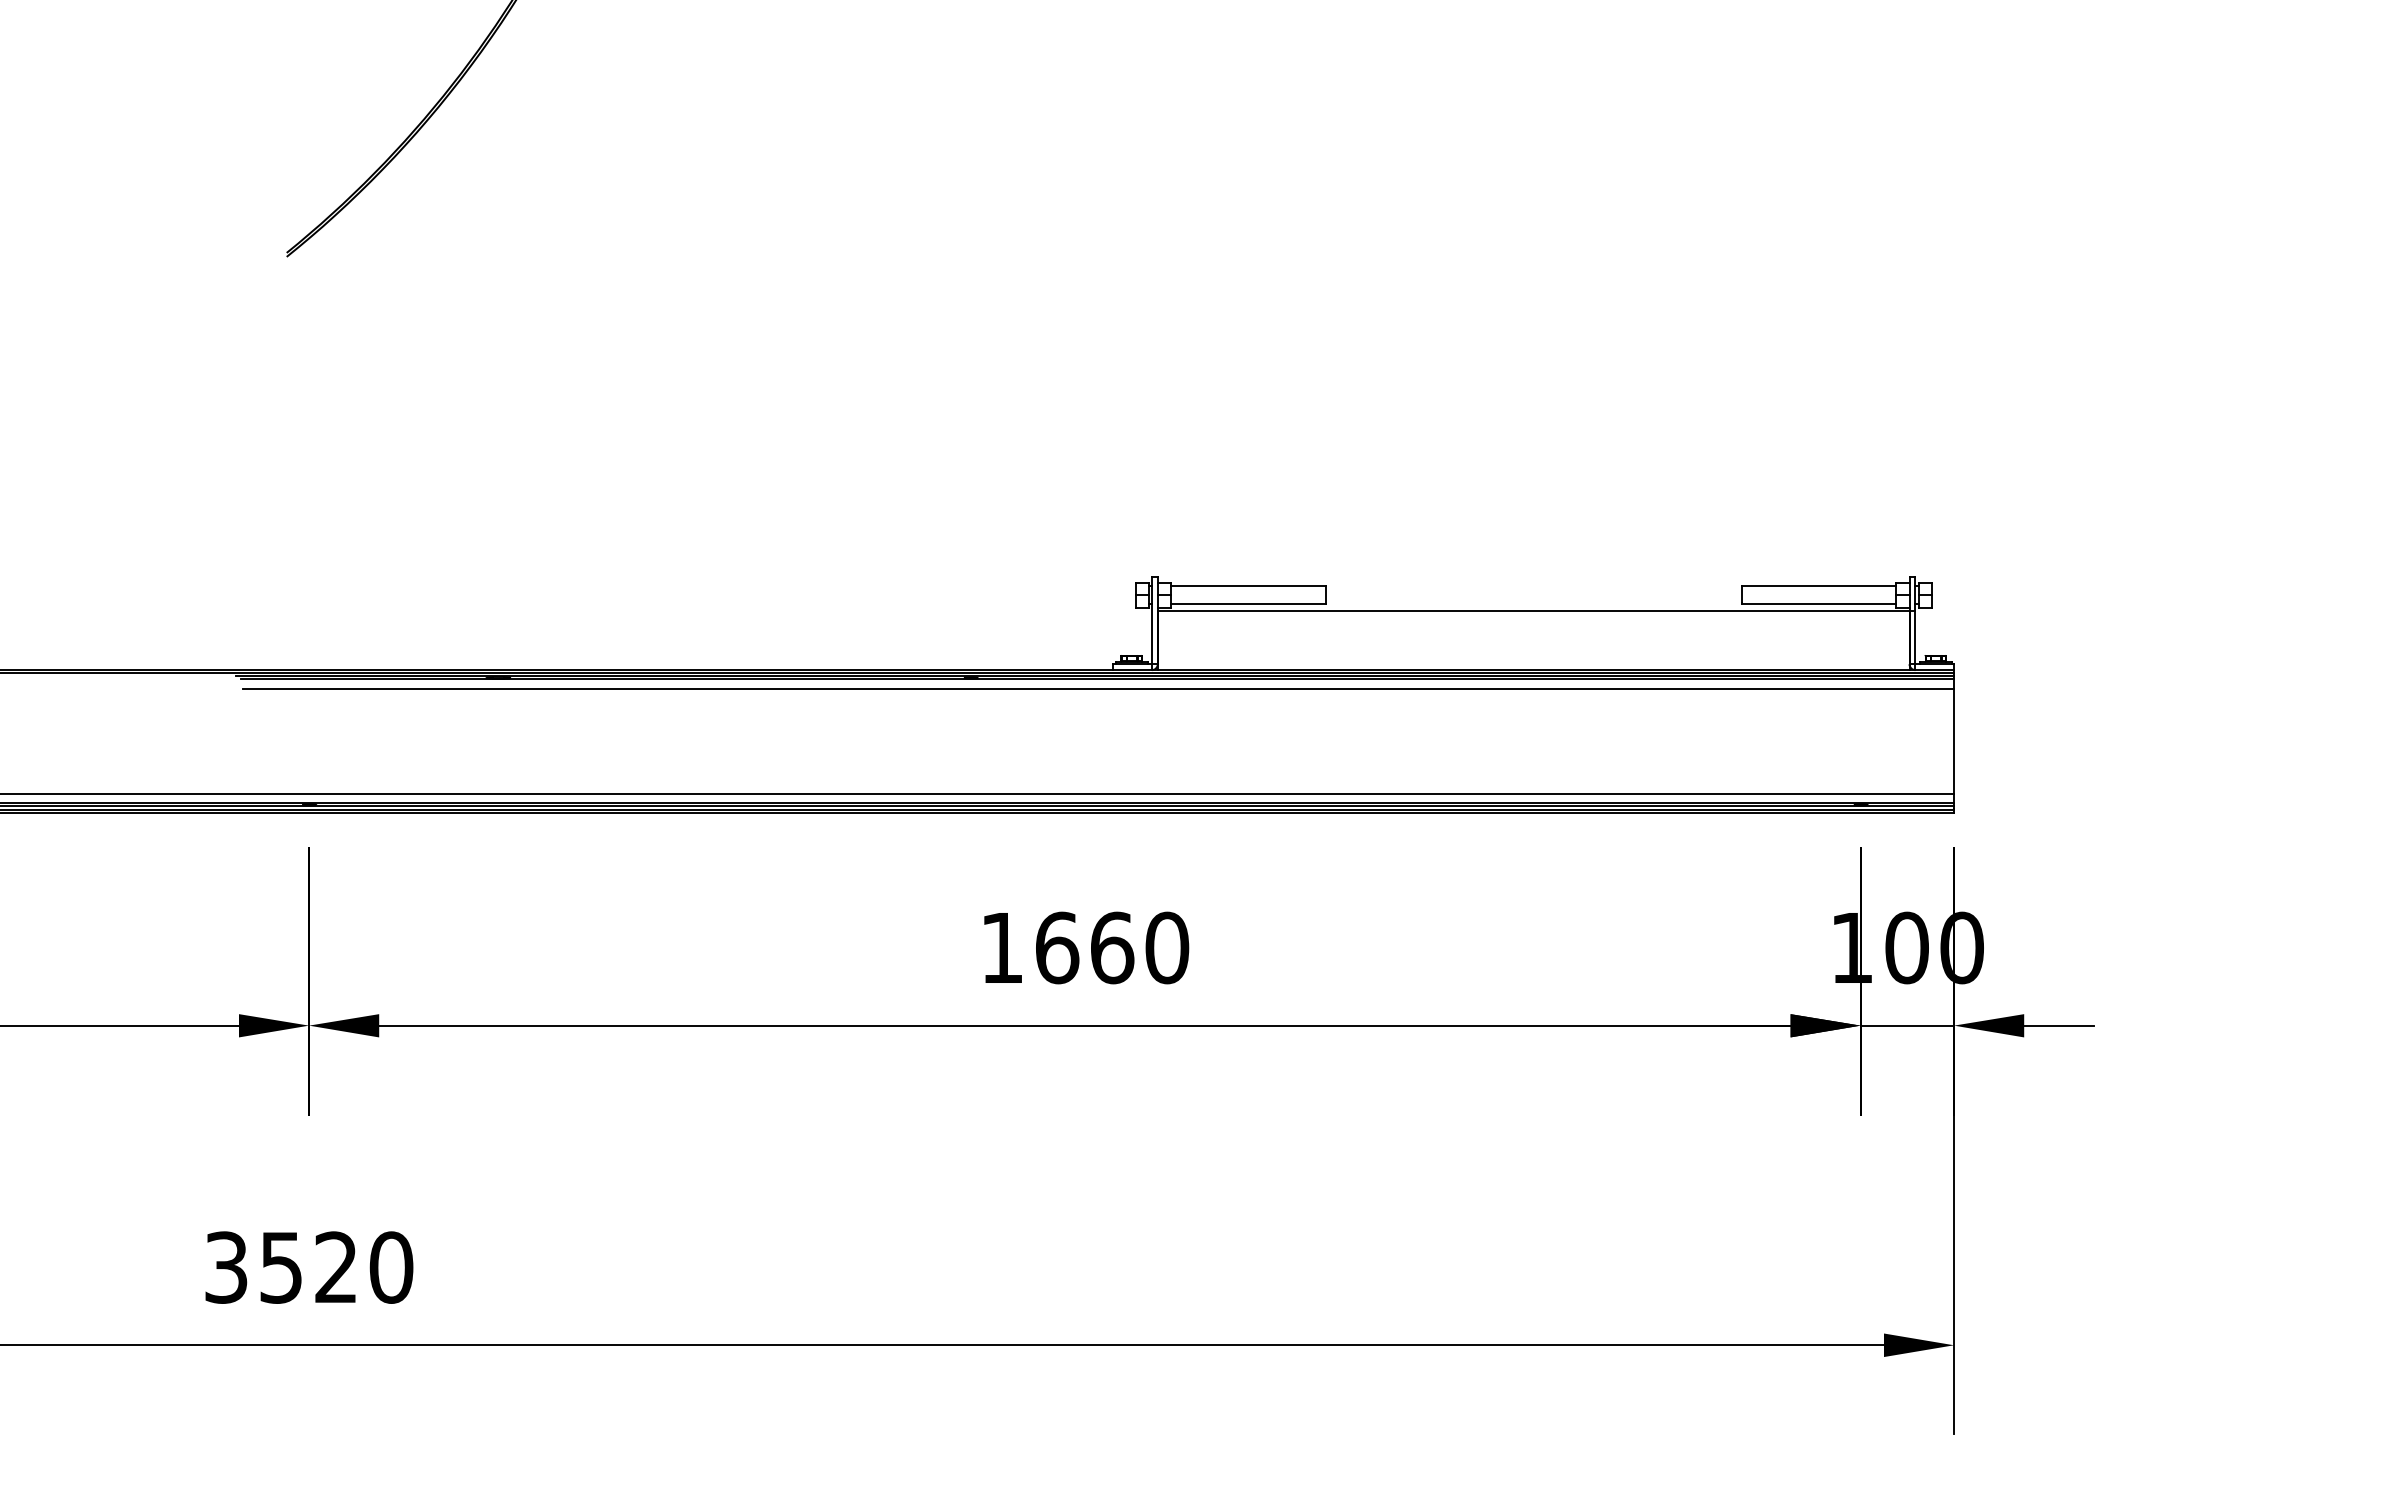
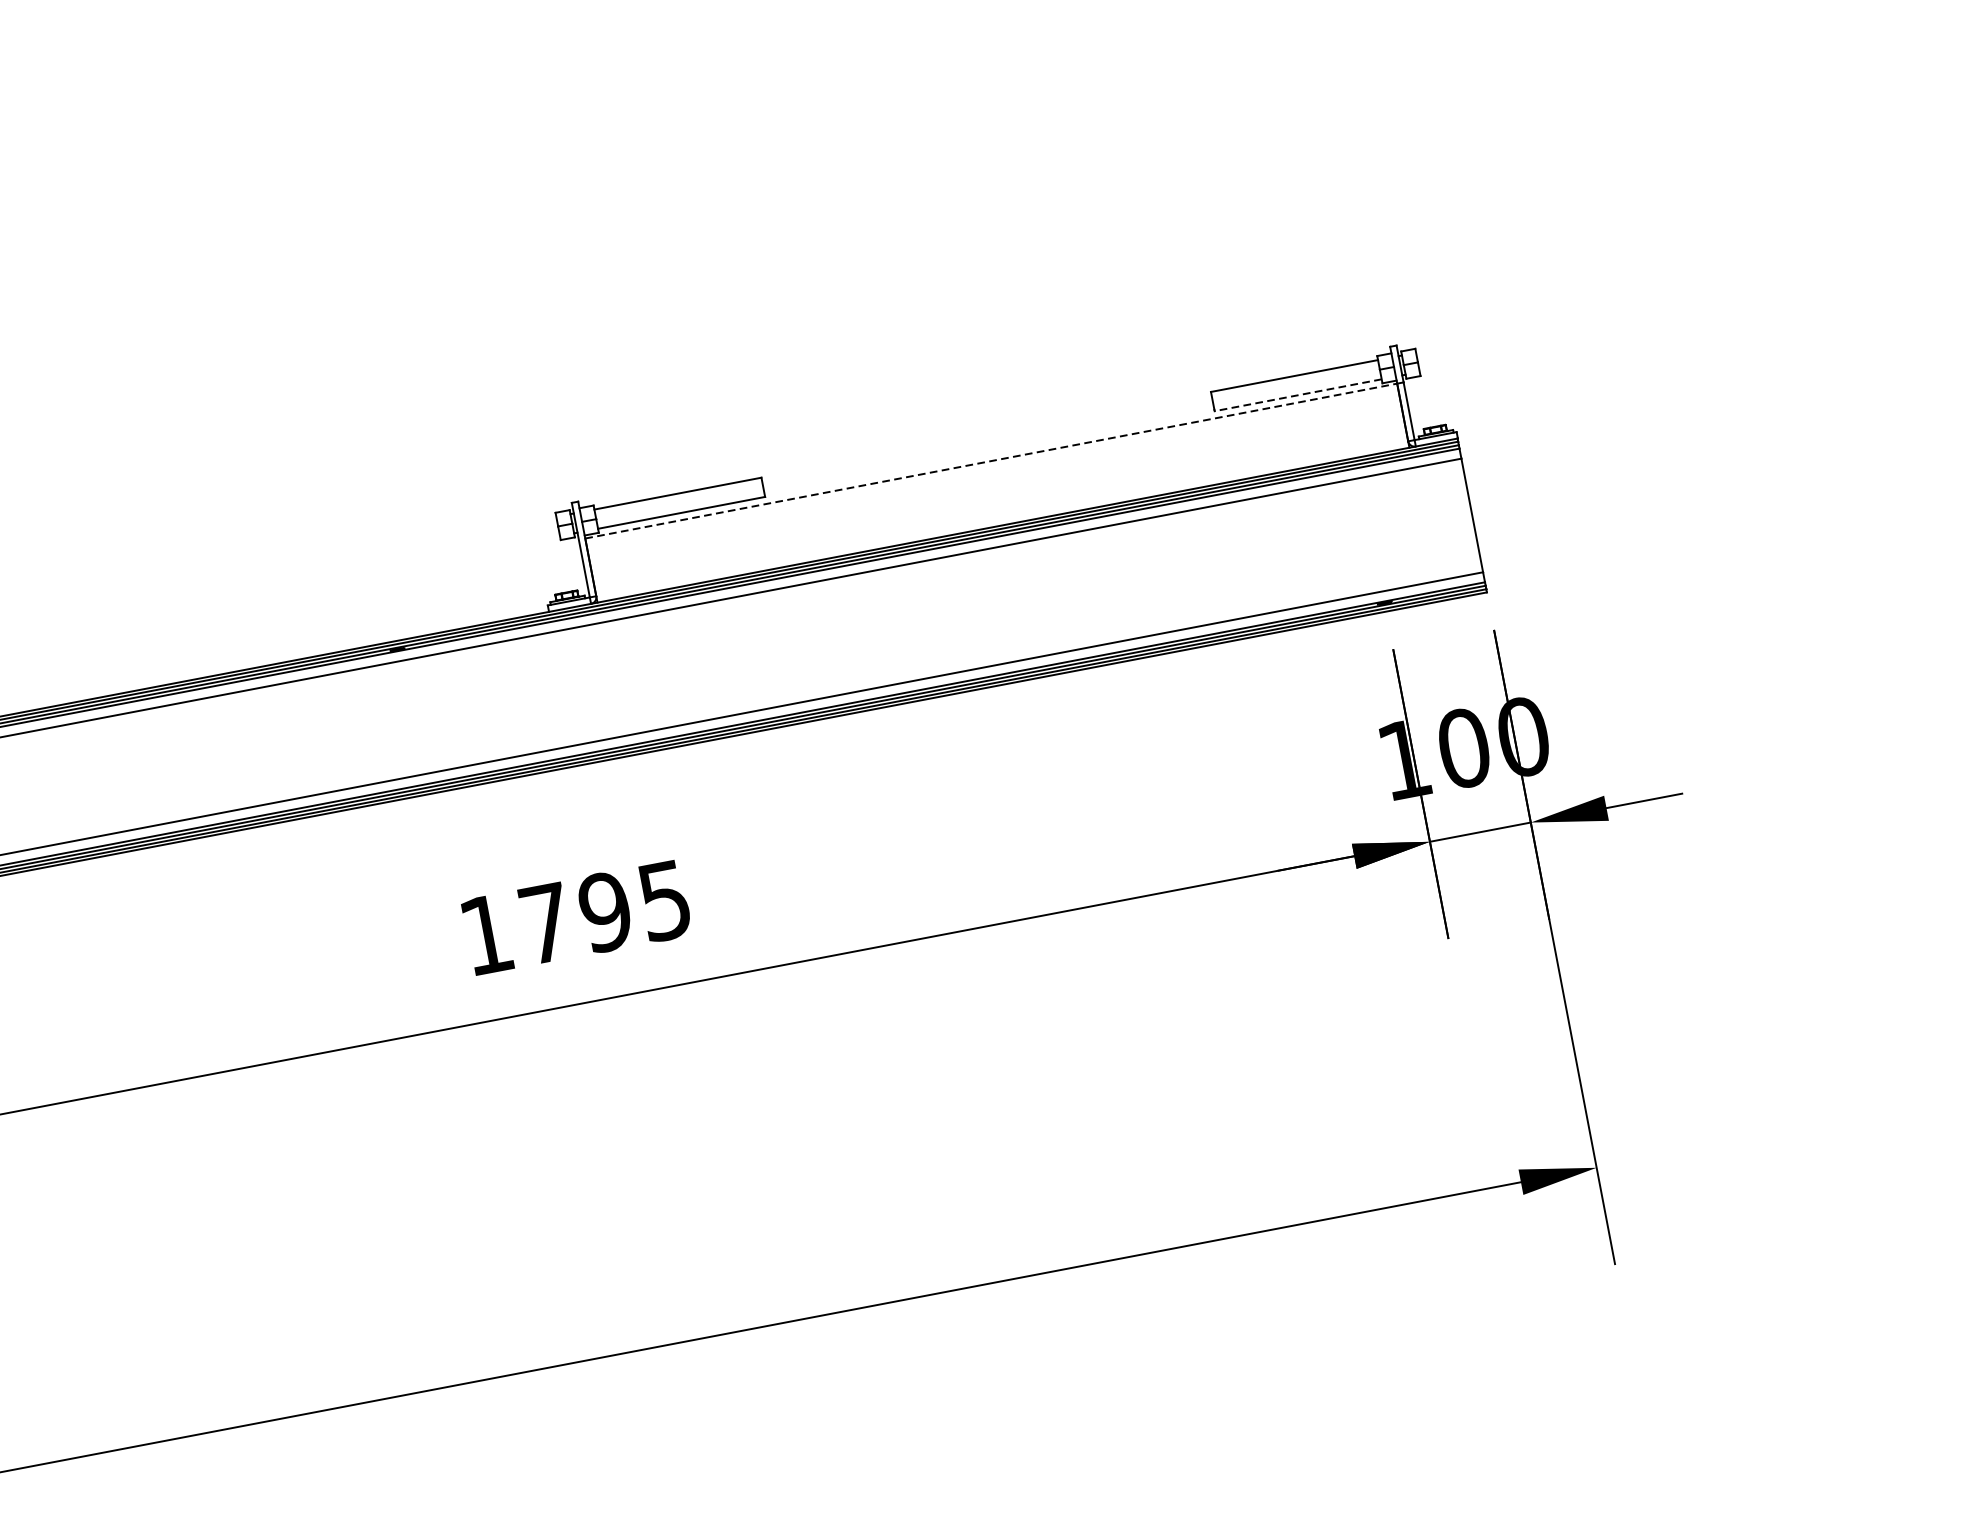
line: (1818, 604) -> (1297, 395), solid -> dashed
line: (1533, 610) -> (990, 460), solid -> dashed
text: (1112, 947) -> (605, 911), 1660 -> 1795

